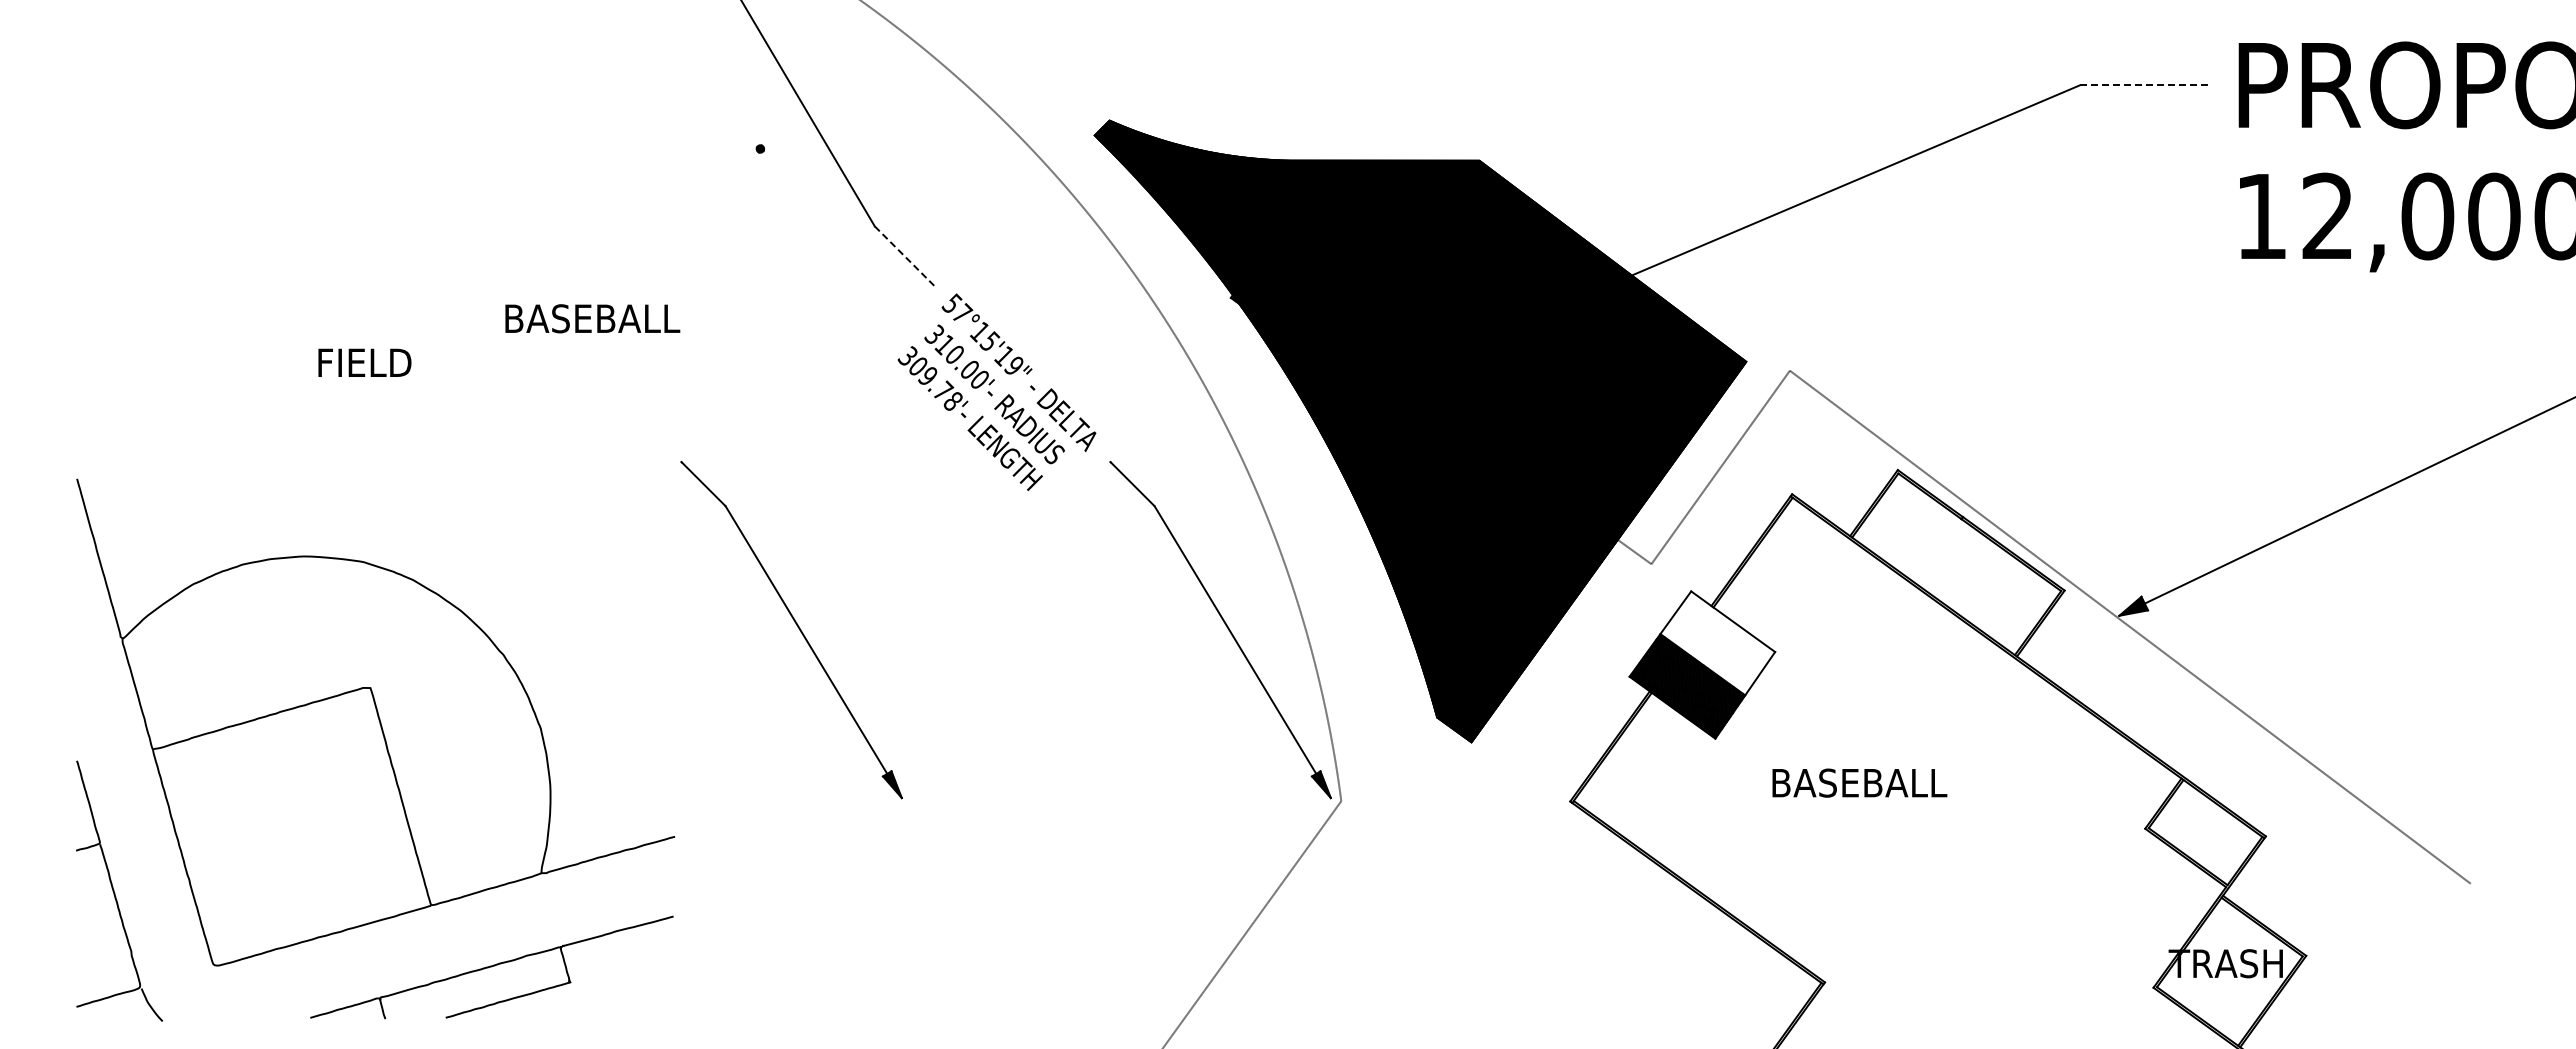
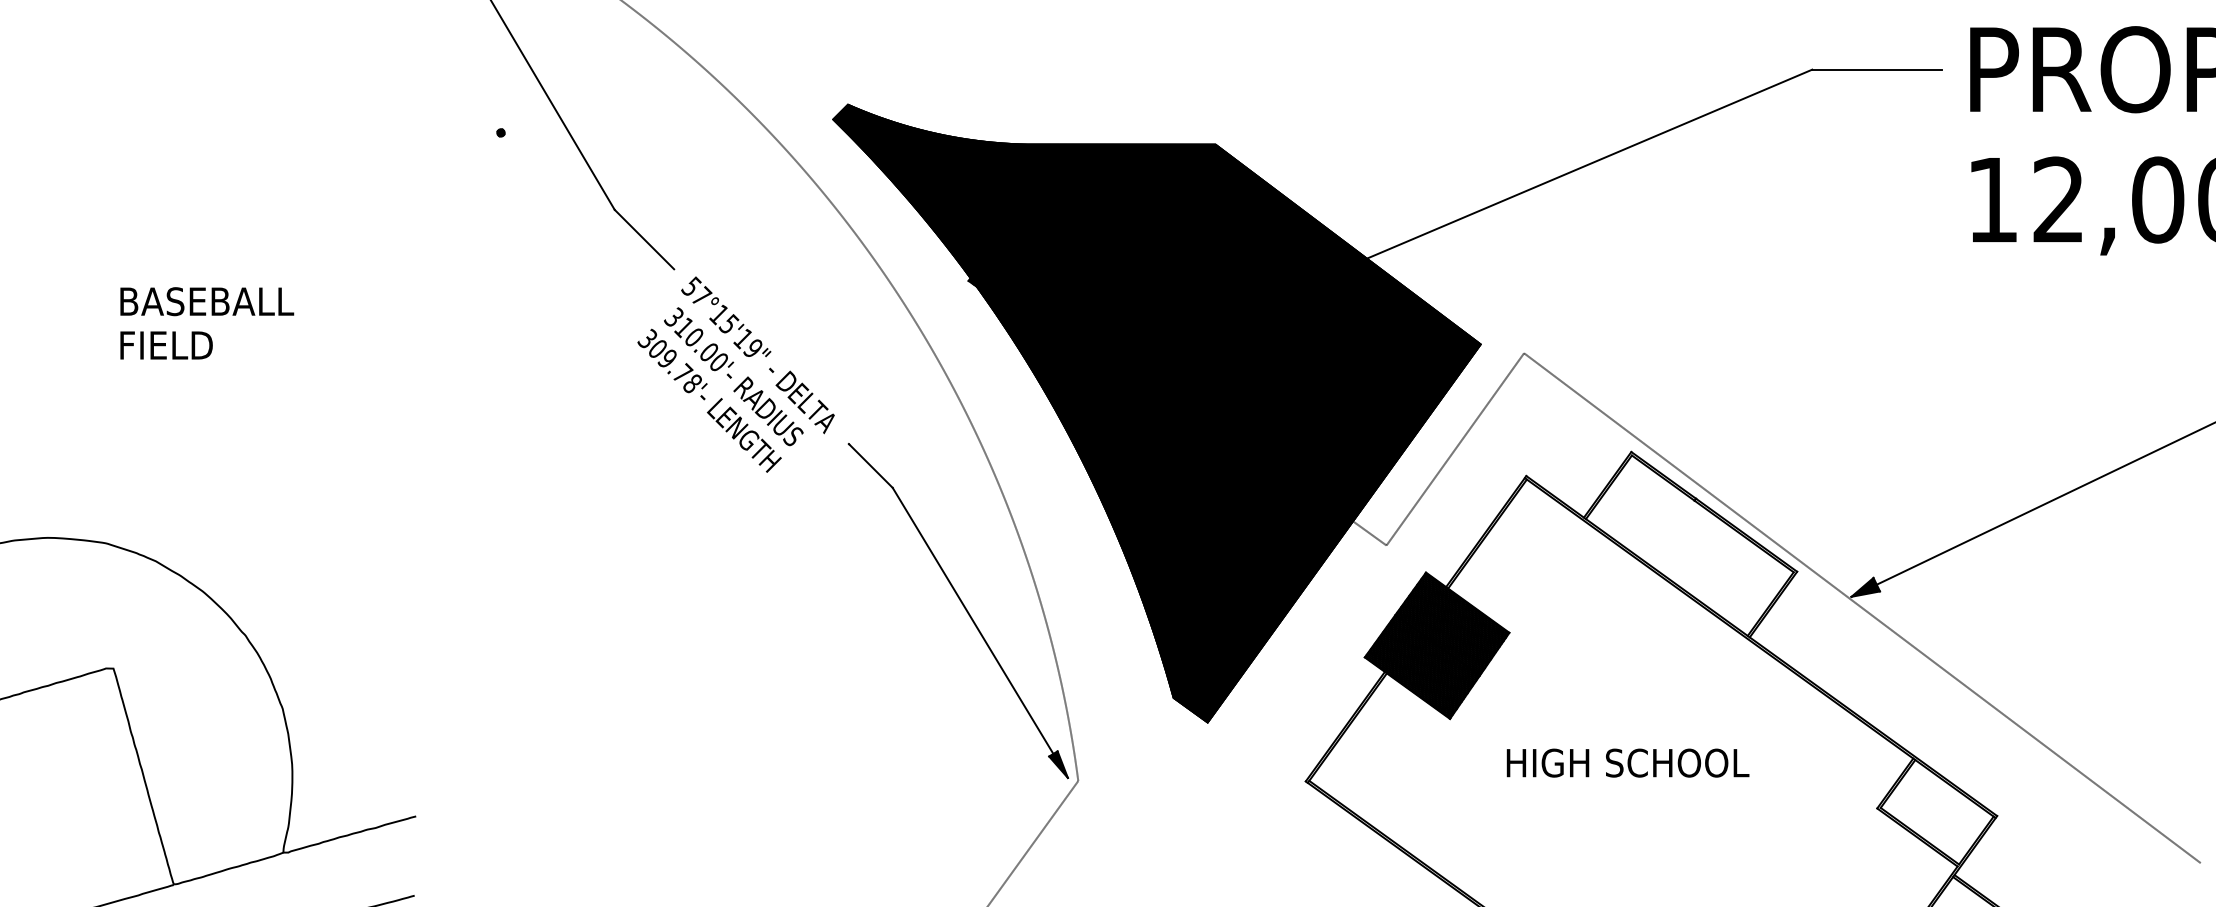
line: (2145, 85) -> (1877, 69), dashed -> solid
line: (905, 256) -> (645, 239), dashed -> solid
text: (592, 318) -> (206, 301), moved
text: (364, 362) -> (166, 345), moved
part: (797, 627) -> (537, 608), removed
hatch: (1717, 643) -> (1452, 624), added
text: (1896, 782) -> (1630, 762), BASEBALL -> HIGH SCHOOL

